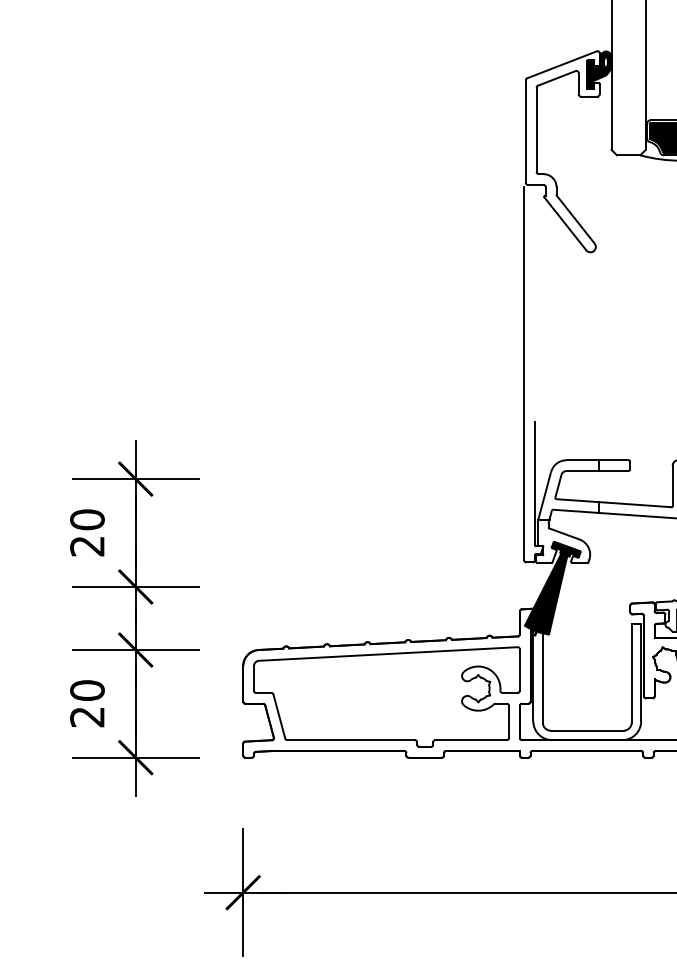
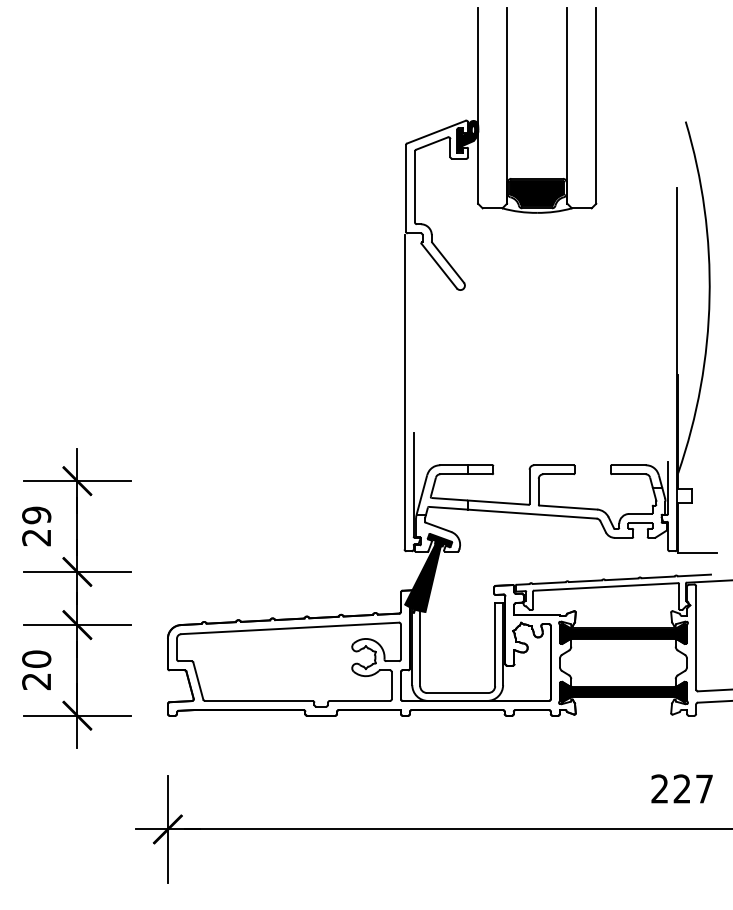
text: (87, 519) -> (36, 515), 20 -> 29

